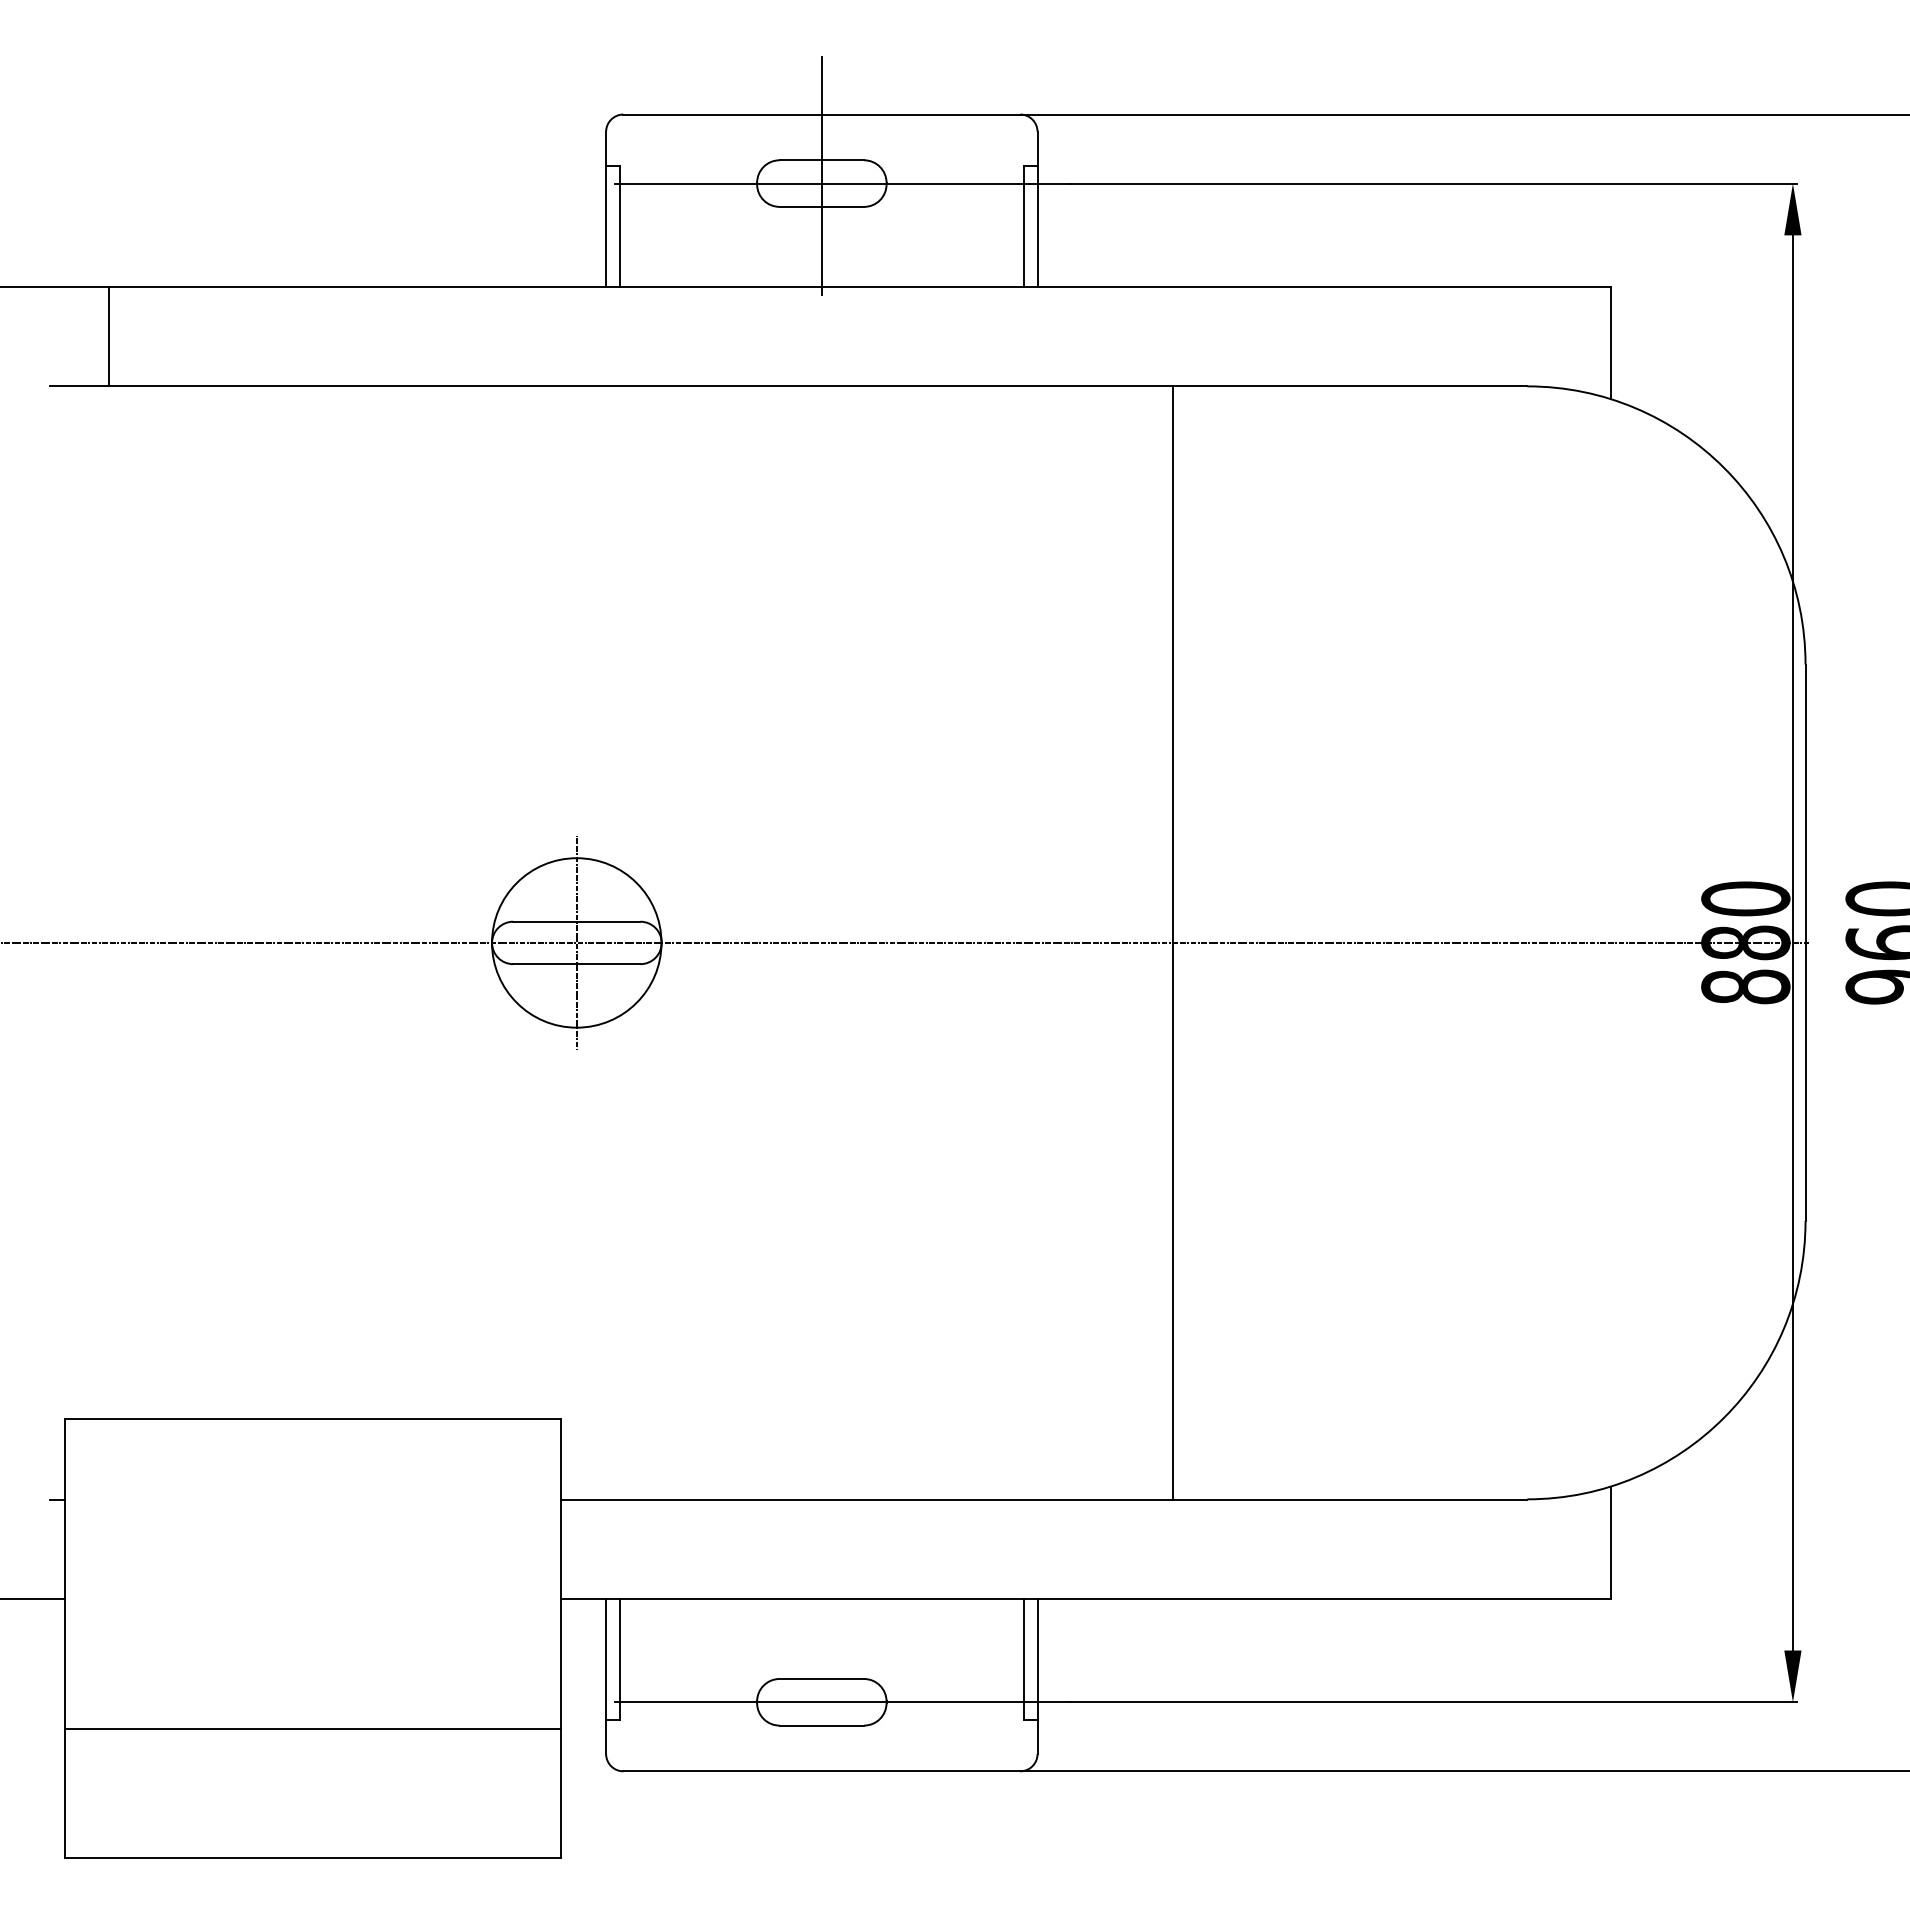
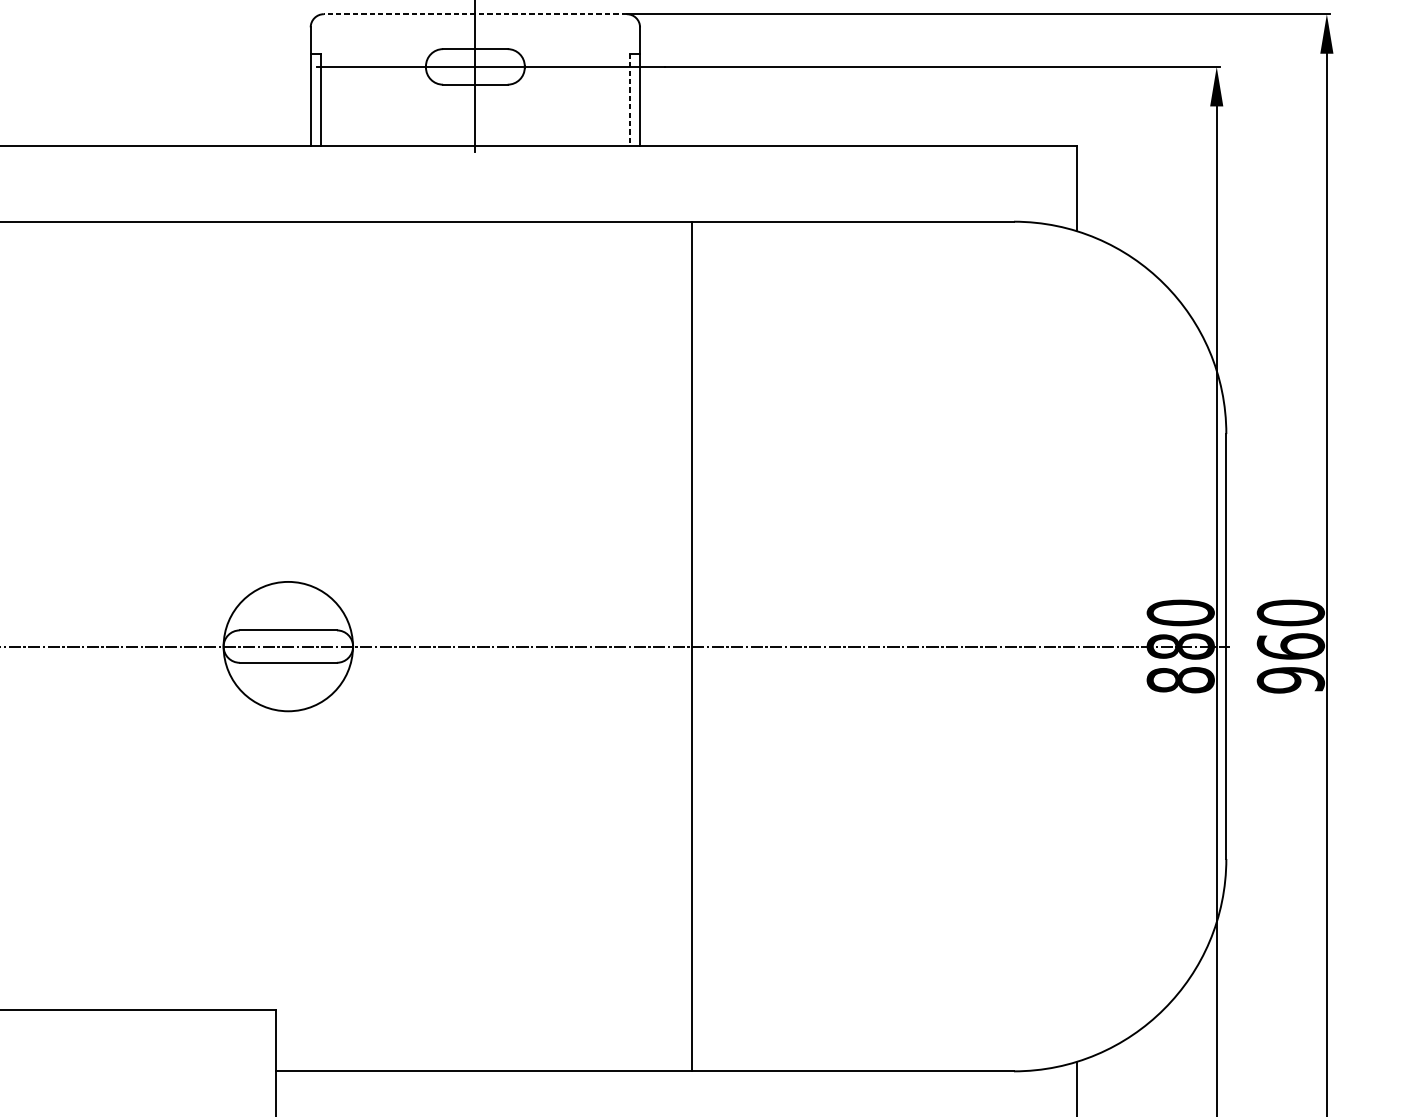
line: (821, 114) -> (475, 14), solid -> dashed
line: (1023, 227) -> (629, 100), solid -> dashed
line: (576, 942) -> (288, 646), removed
line: (1173, 942) -> (691, 646), moved

